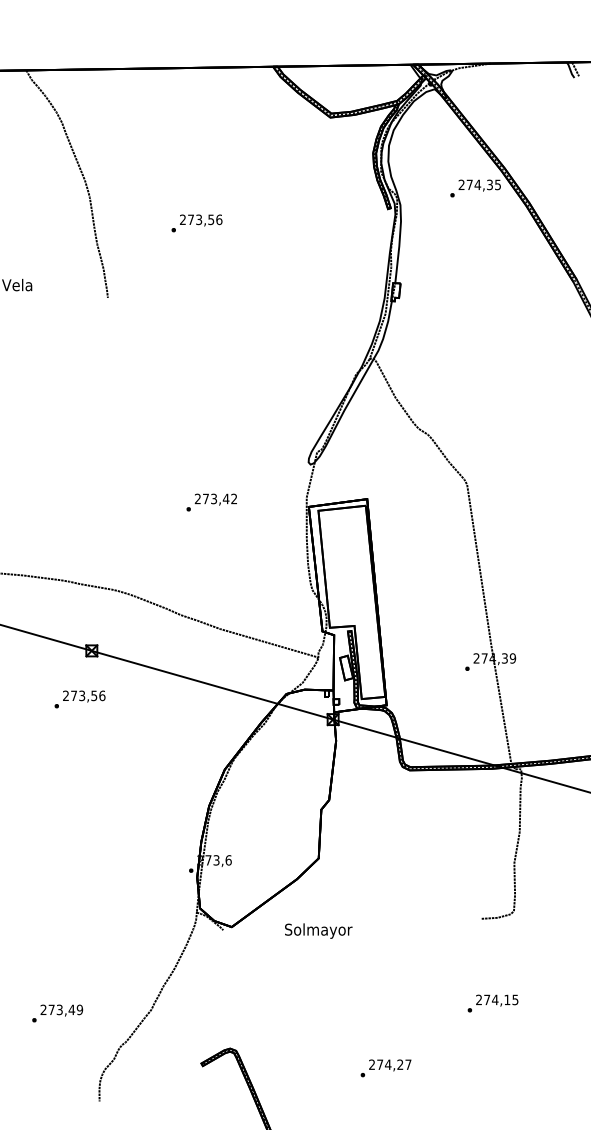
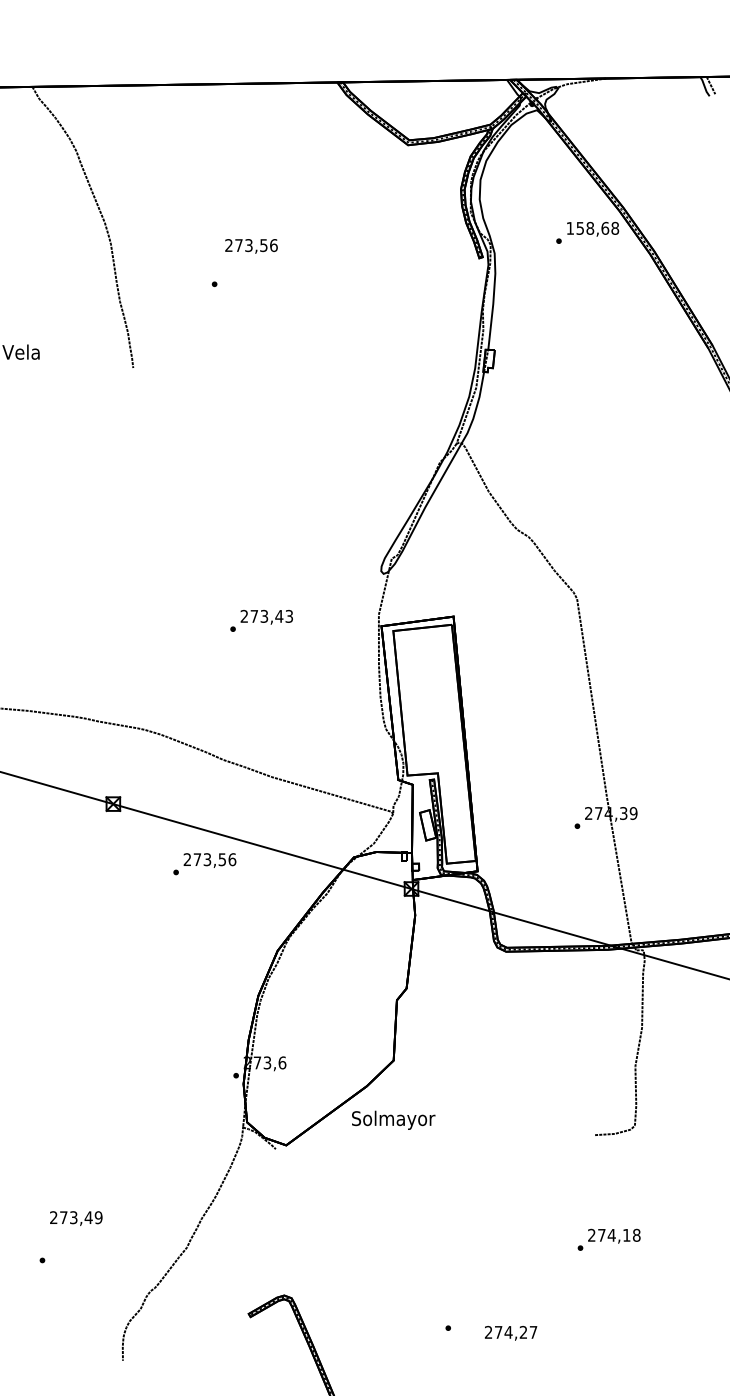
text: (479, 184) -> (592, 227), 274,35 -> 158,68
text: (201, 220) -> (251, 246), moved
text: (233, 499) -> (288, 616), 273,42 -> 273,43
text: (79, 699) -> (204, 864), moved
text: (318, 930) -> (393, 1119), moved
text: (515, 999) -> (636, 1234), 274,15 -> 274,18
text: (61, 1010) -> (76, 1218), moved
text: (390, 1065) -> (511, 1333), moved

